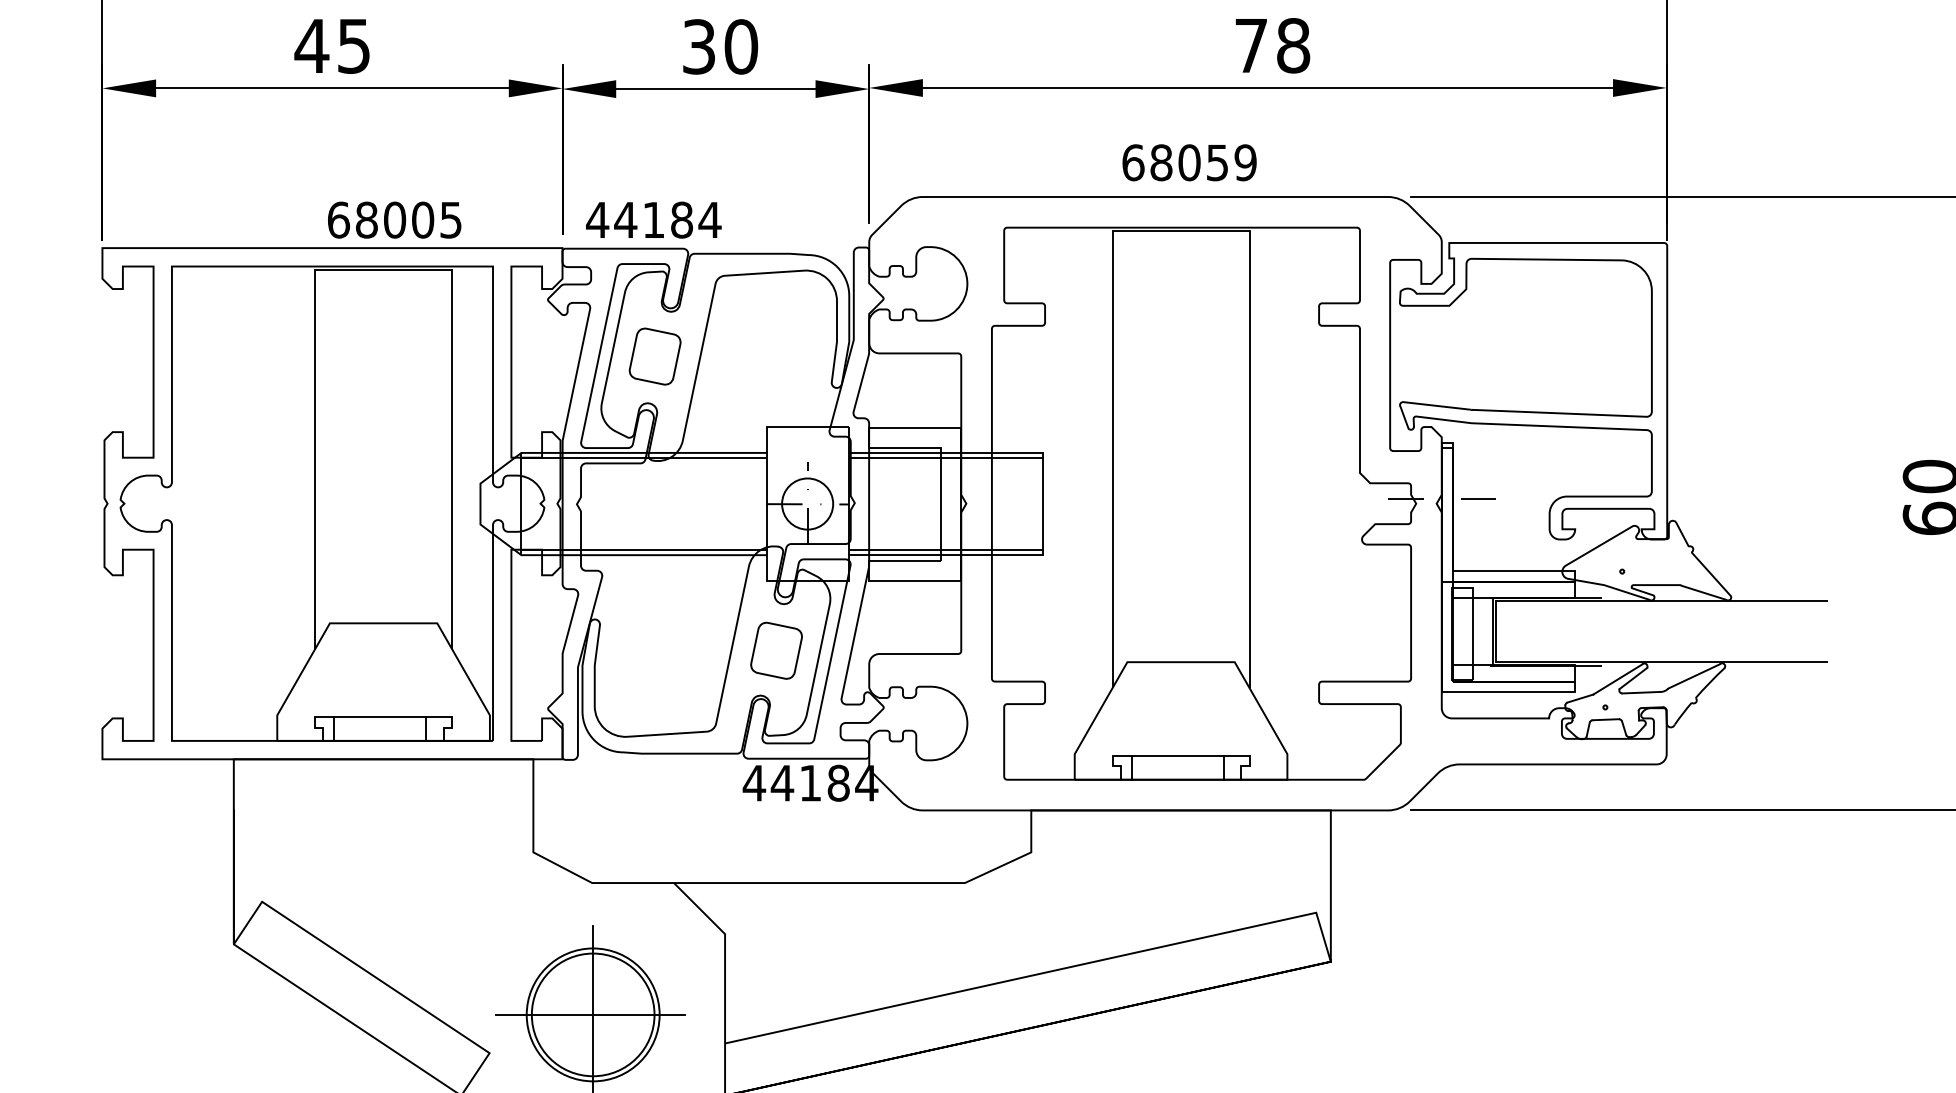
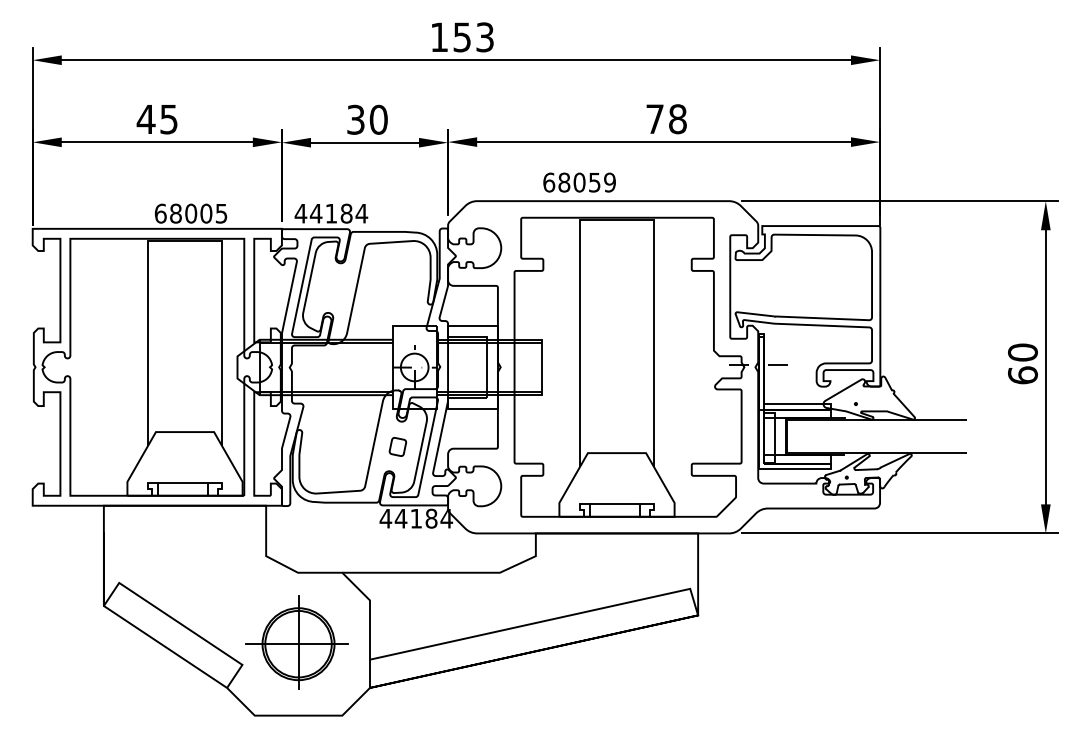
text: (1189, 162) -> (579, 182), moved
part: (654, 356) -> (331, 287), removed
part: (775, 649) -> (397, 446), size x0.6

